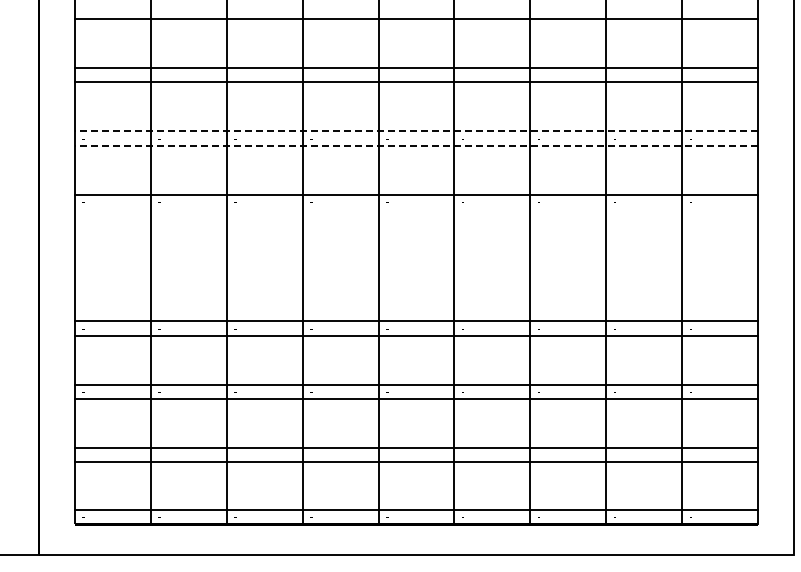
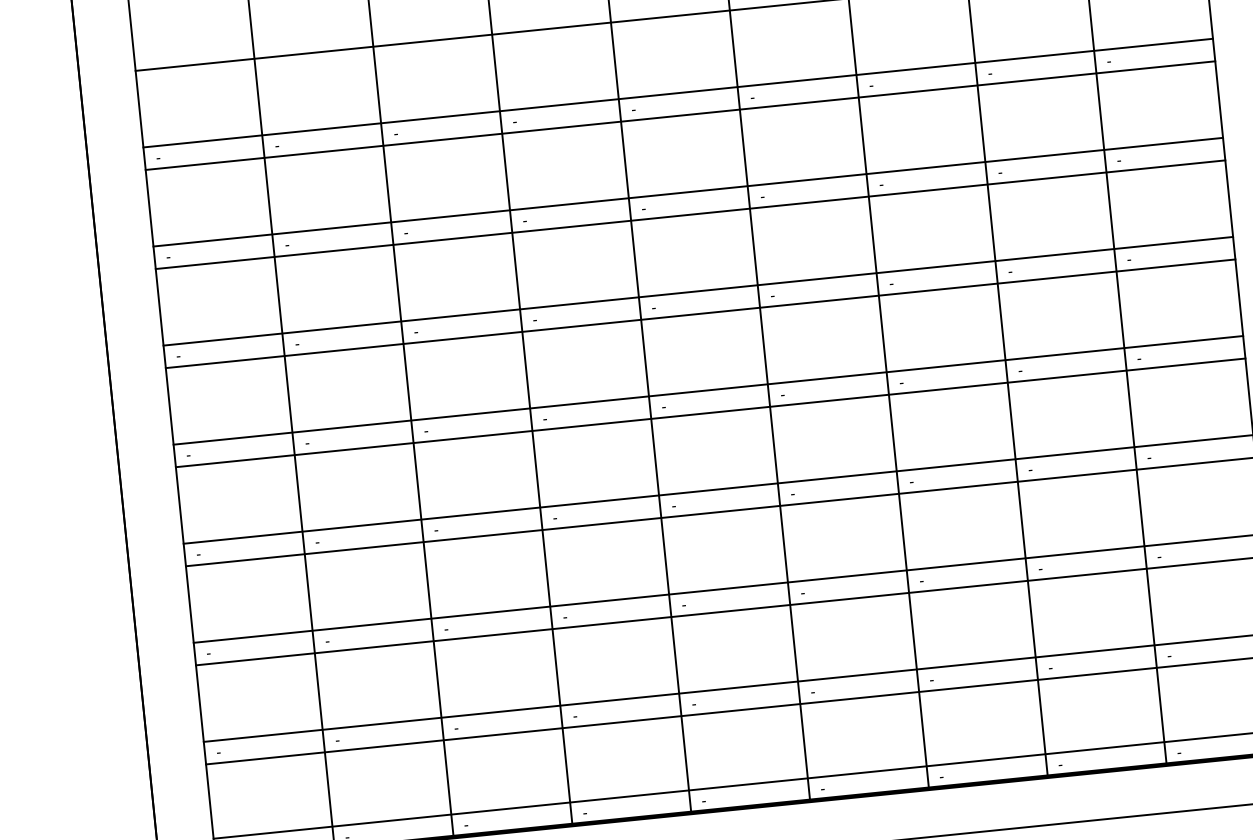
line: (416, 131) -> (688, 192), dashed -> solid
line: (416, 145) -> (690, 214), dashed -> solid
line: (416, 208) -> (700, 313), added
line: (416, 257) -> (708, 389), added
line: (416, 272) -> (710, 413), added

